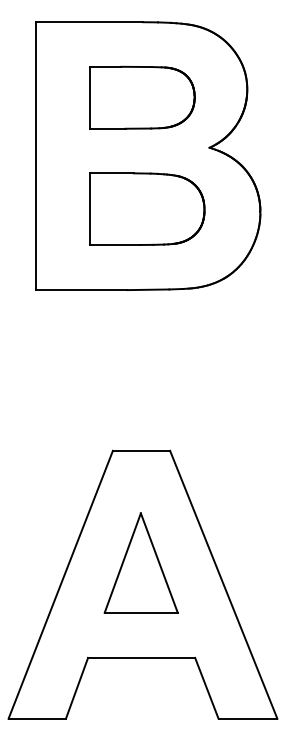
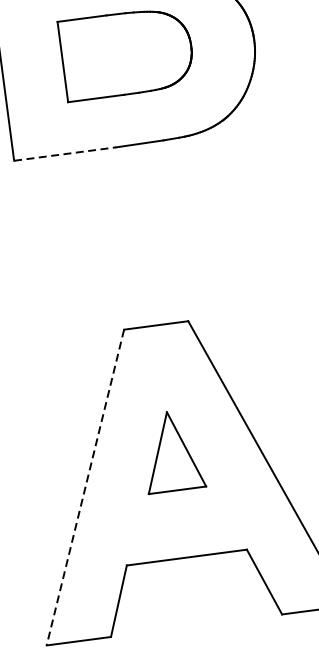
line: (81, 290) -> (65, 154), solid -> dashed
part: (140, 562) -> (171, 450), size x0.7
line: (60, 584) -> (85, 487), solid -> dashed

